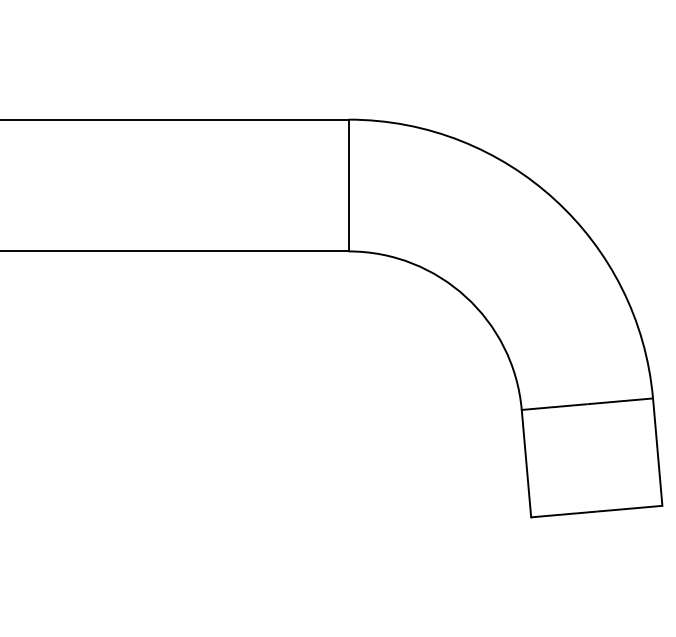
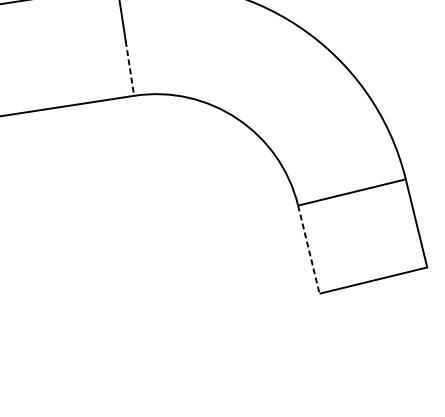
line: (348, 218) -> (129, 68), solid -> dashed
line: (526, 463) -> (308, 249), solid -> dashed

